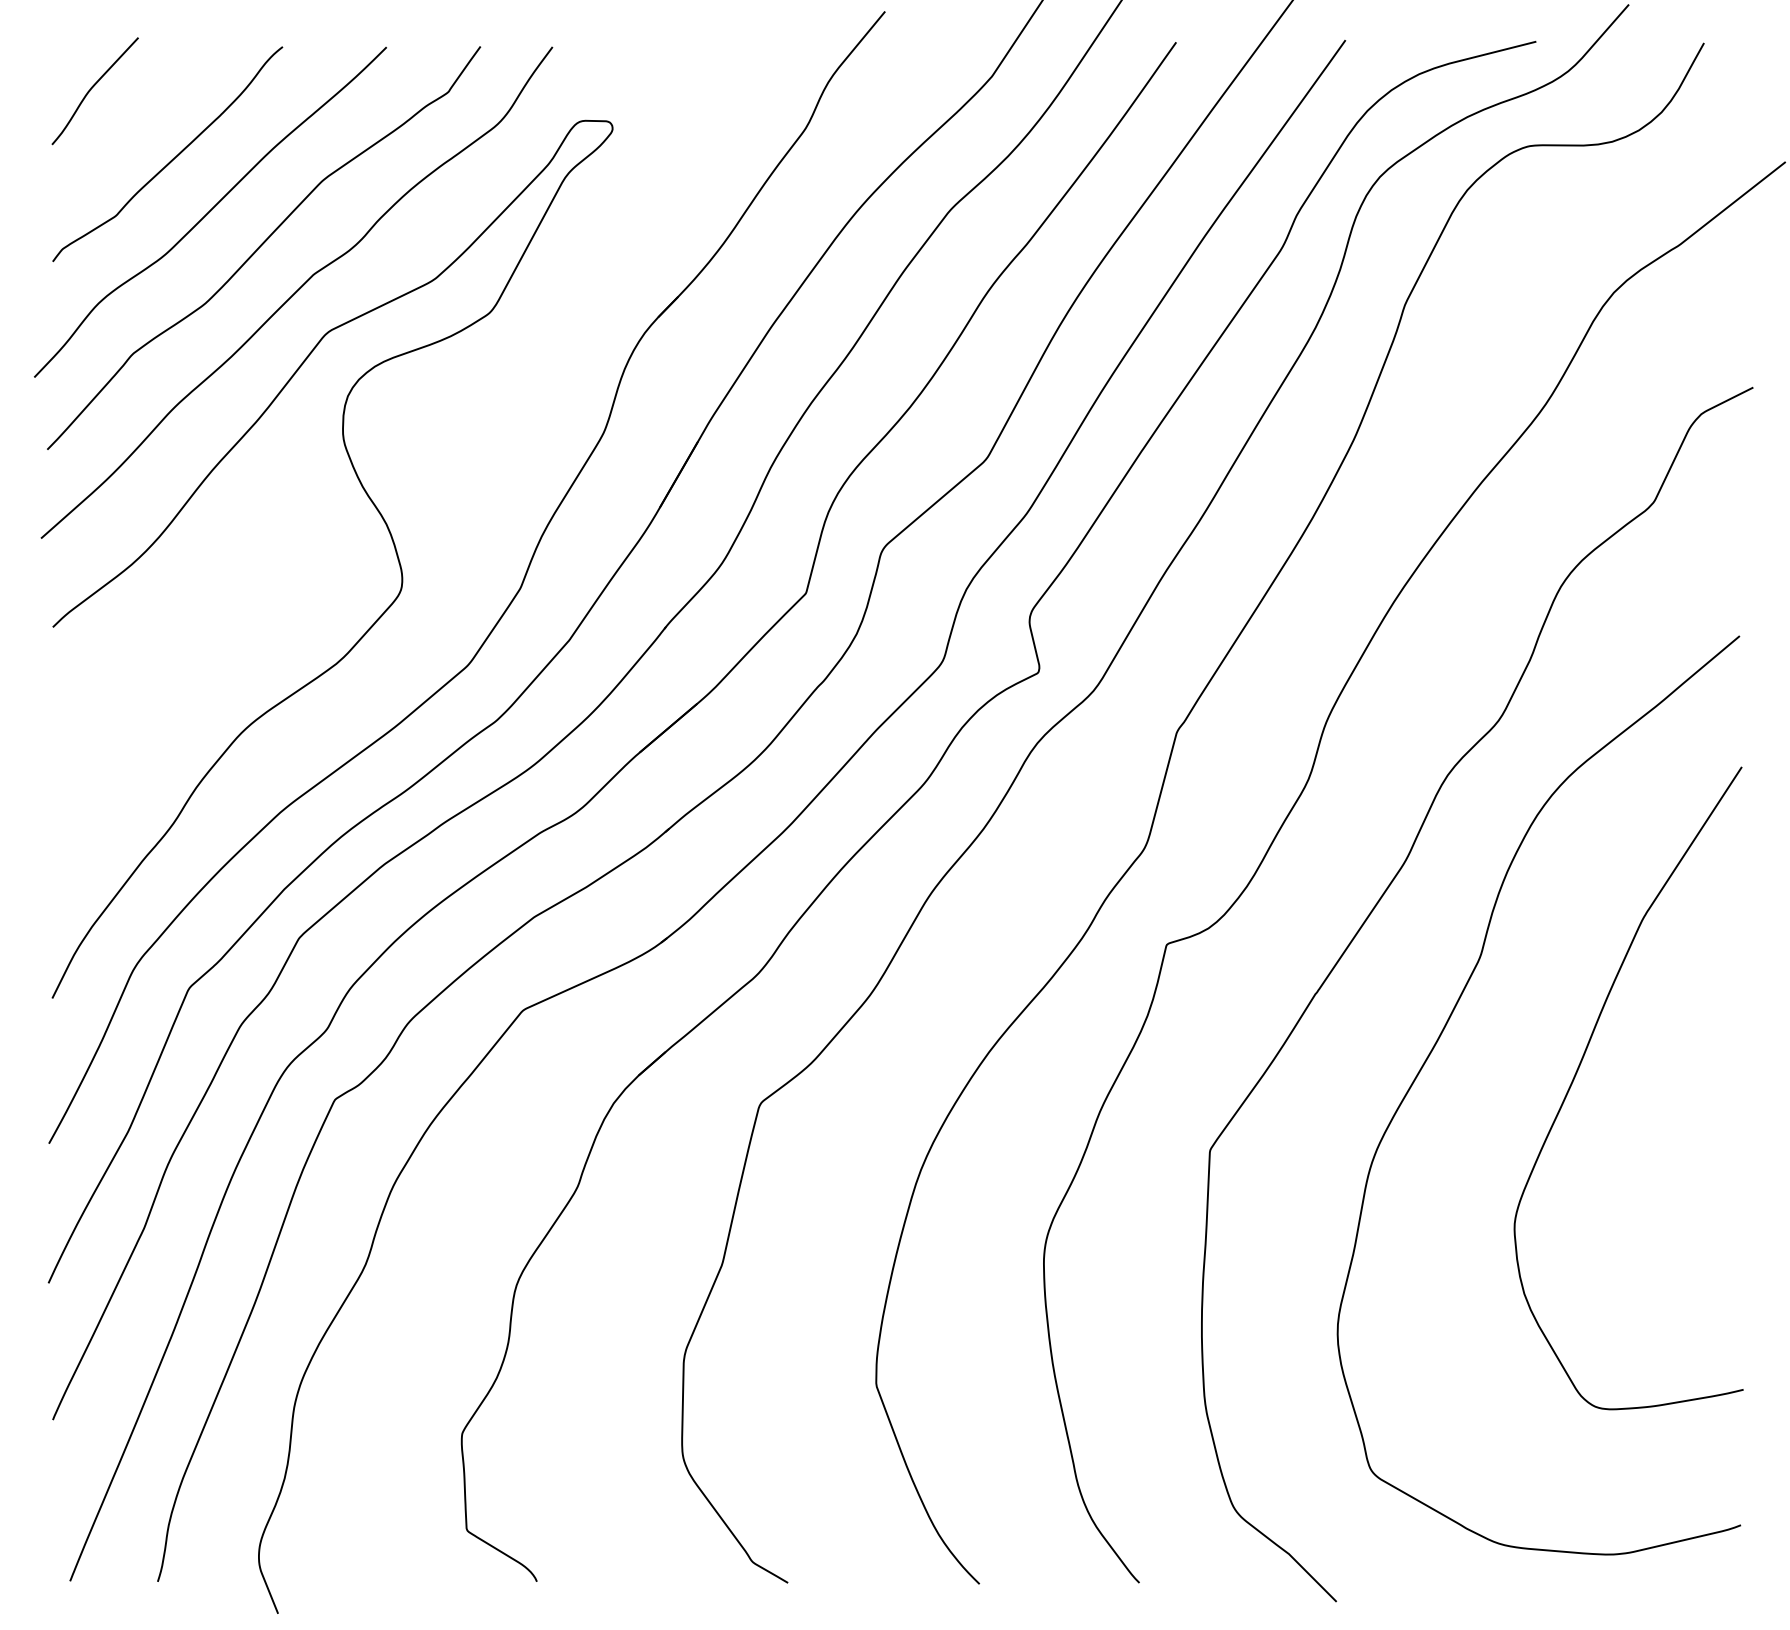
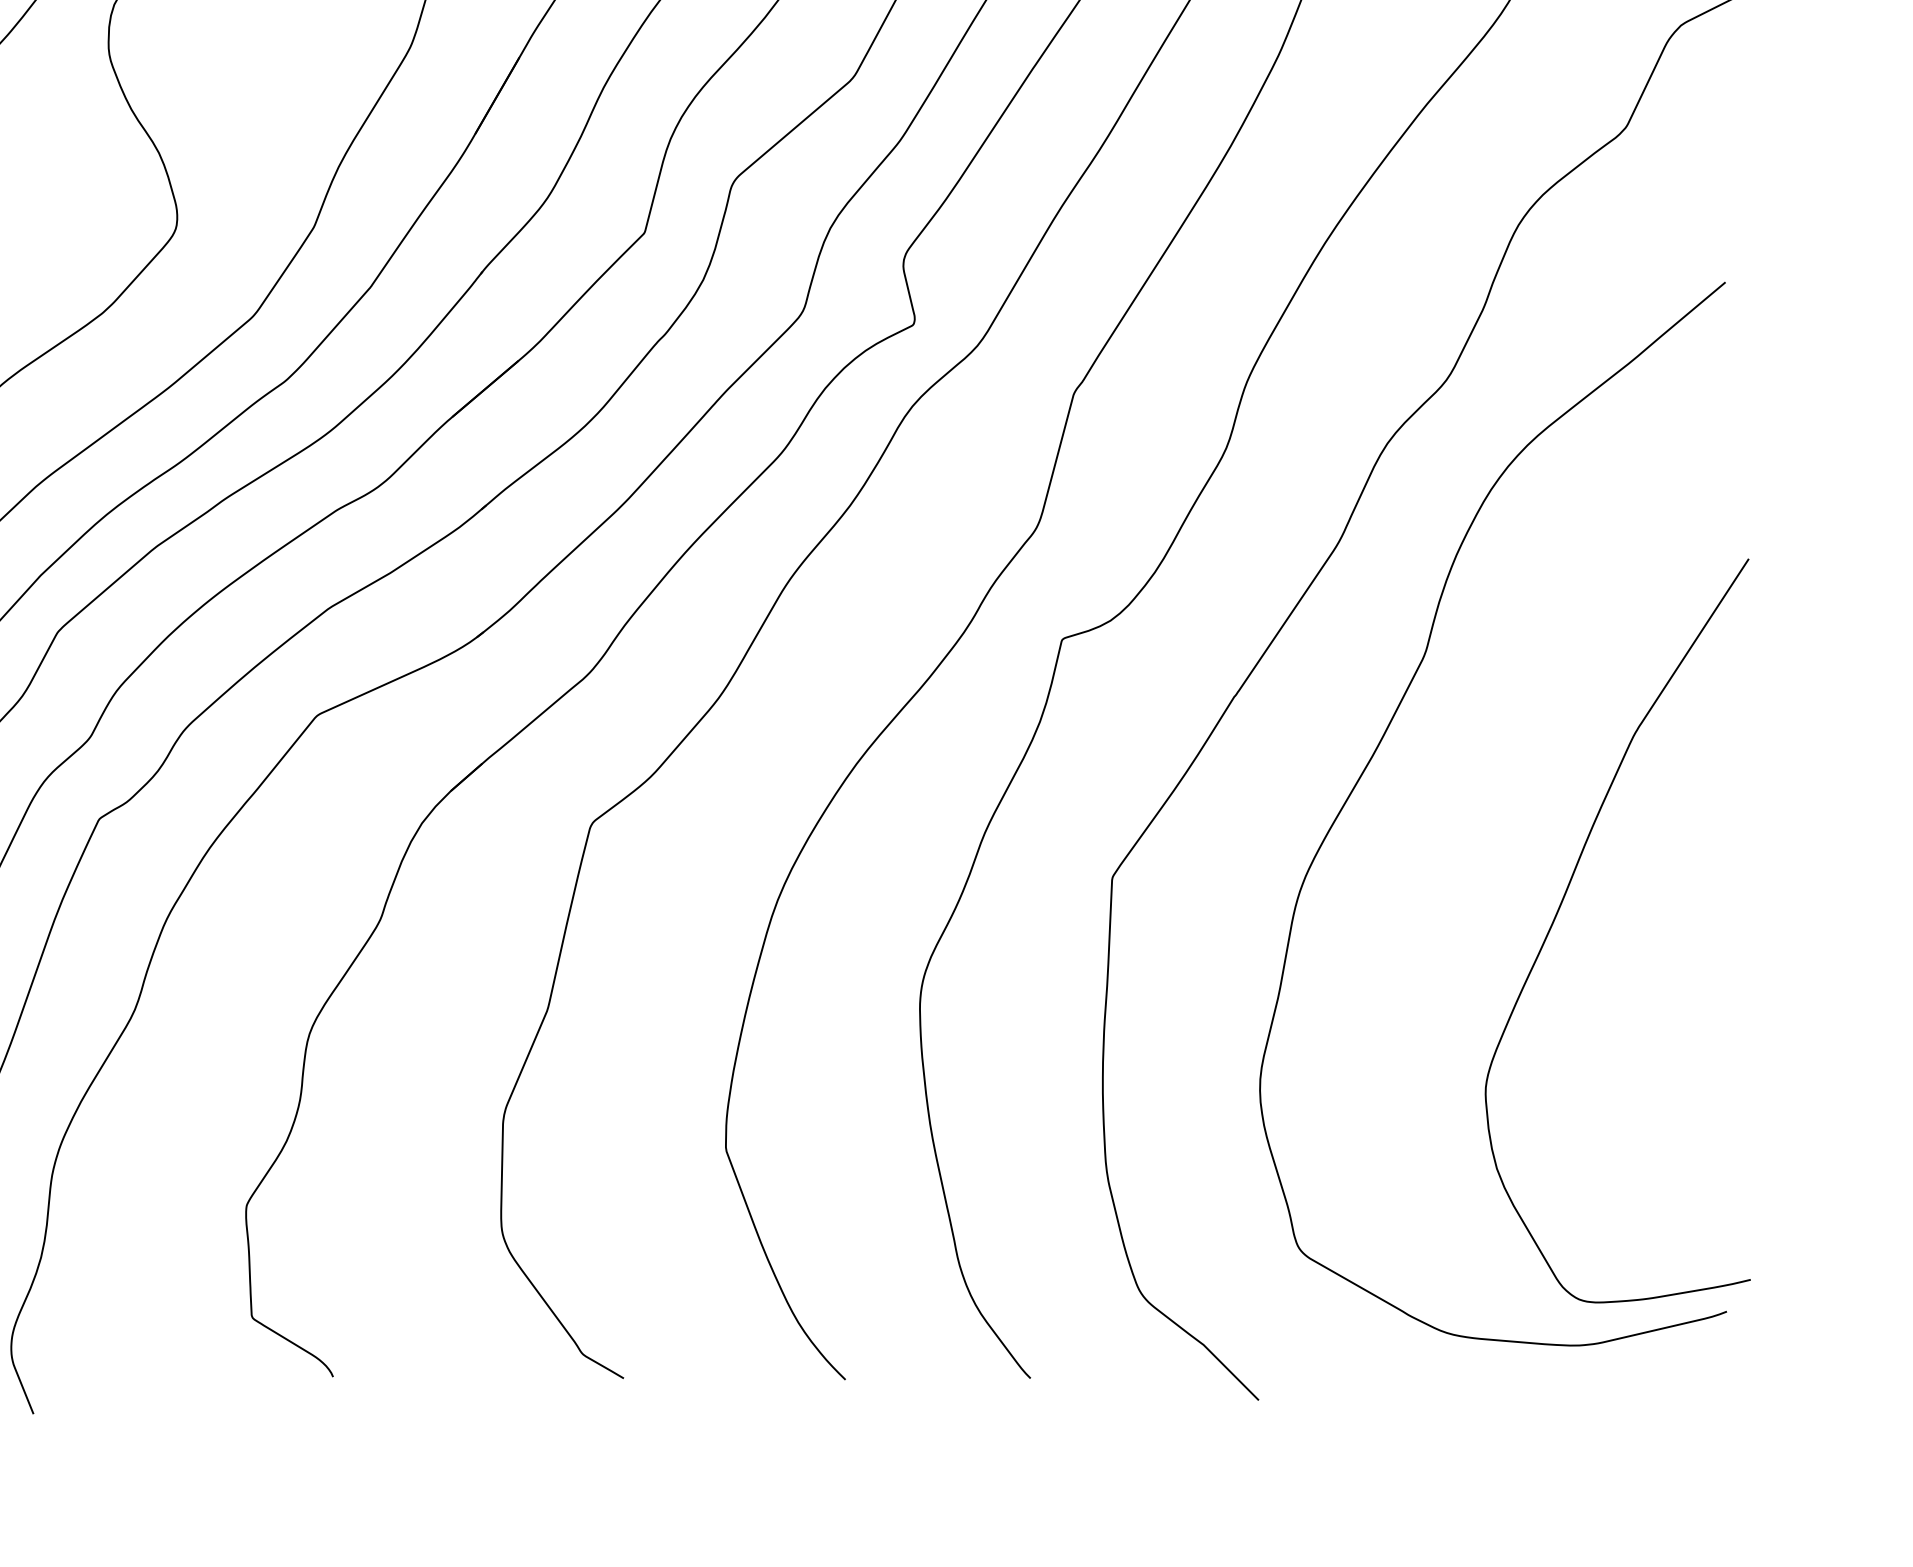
curve: (1580, 1066) -> (1561, 905), moved

